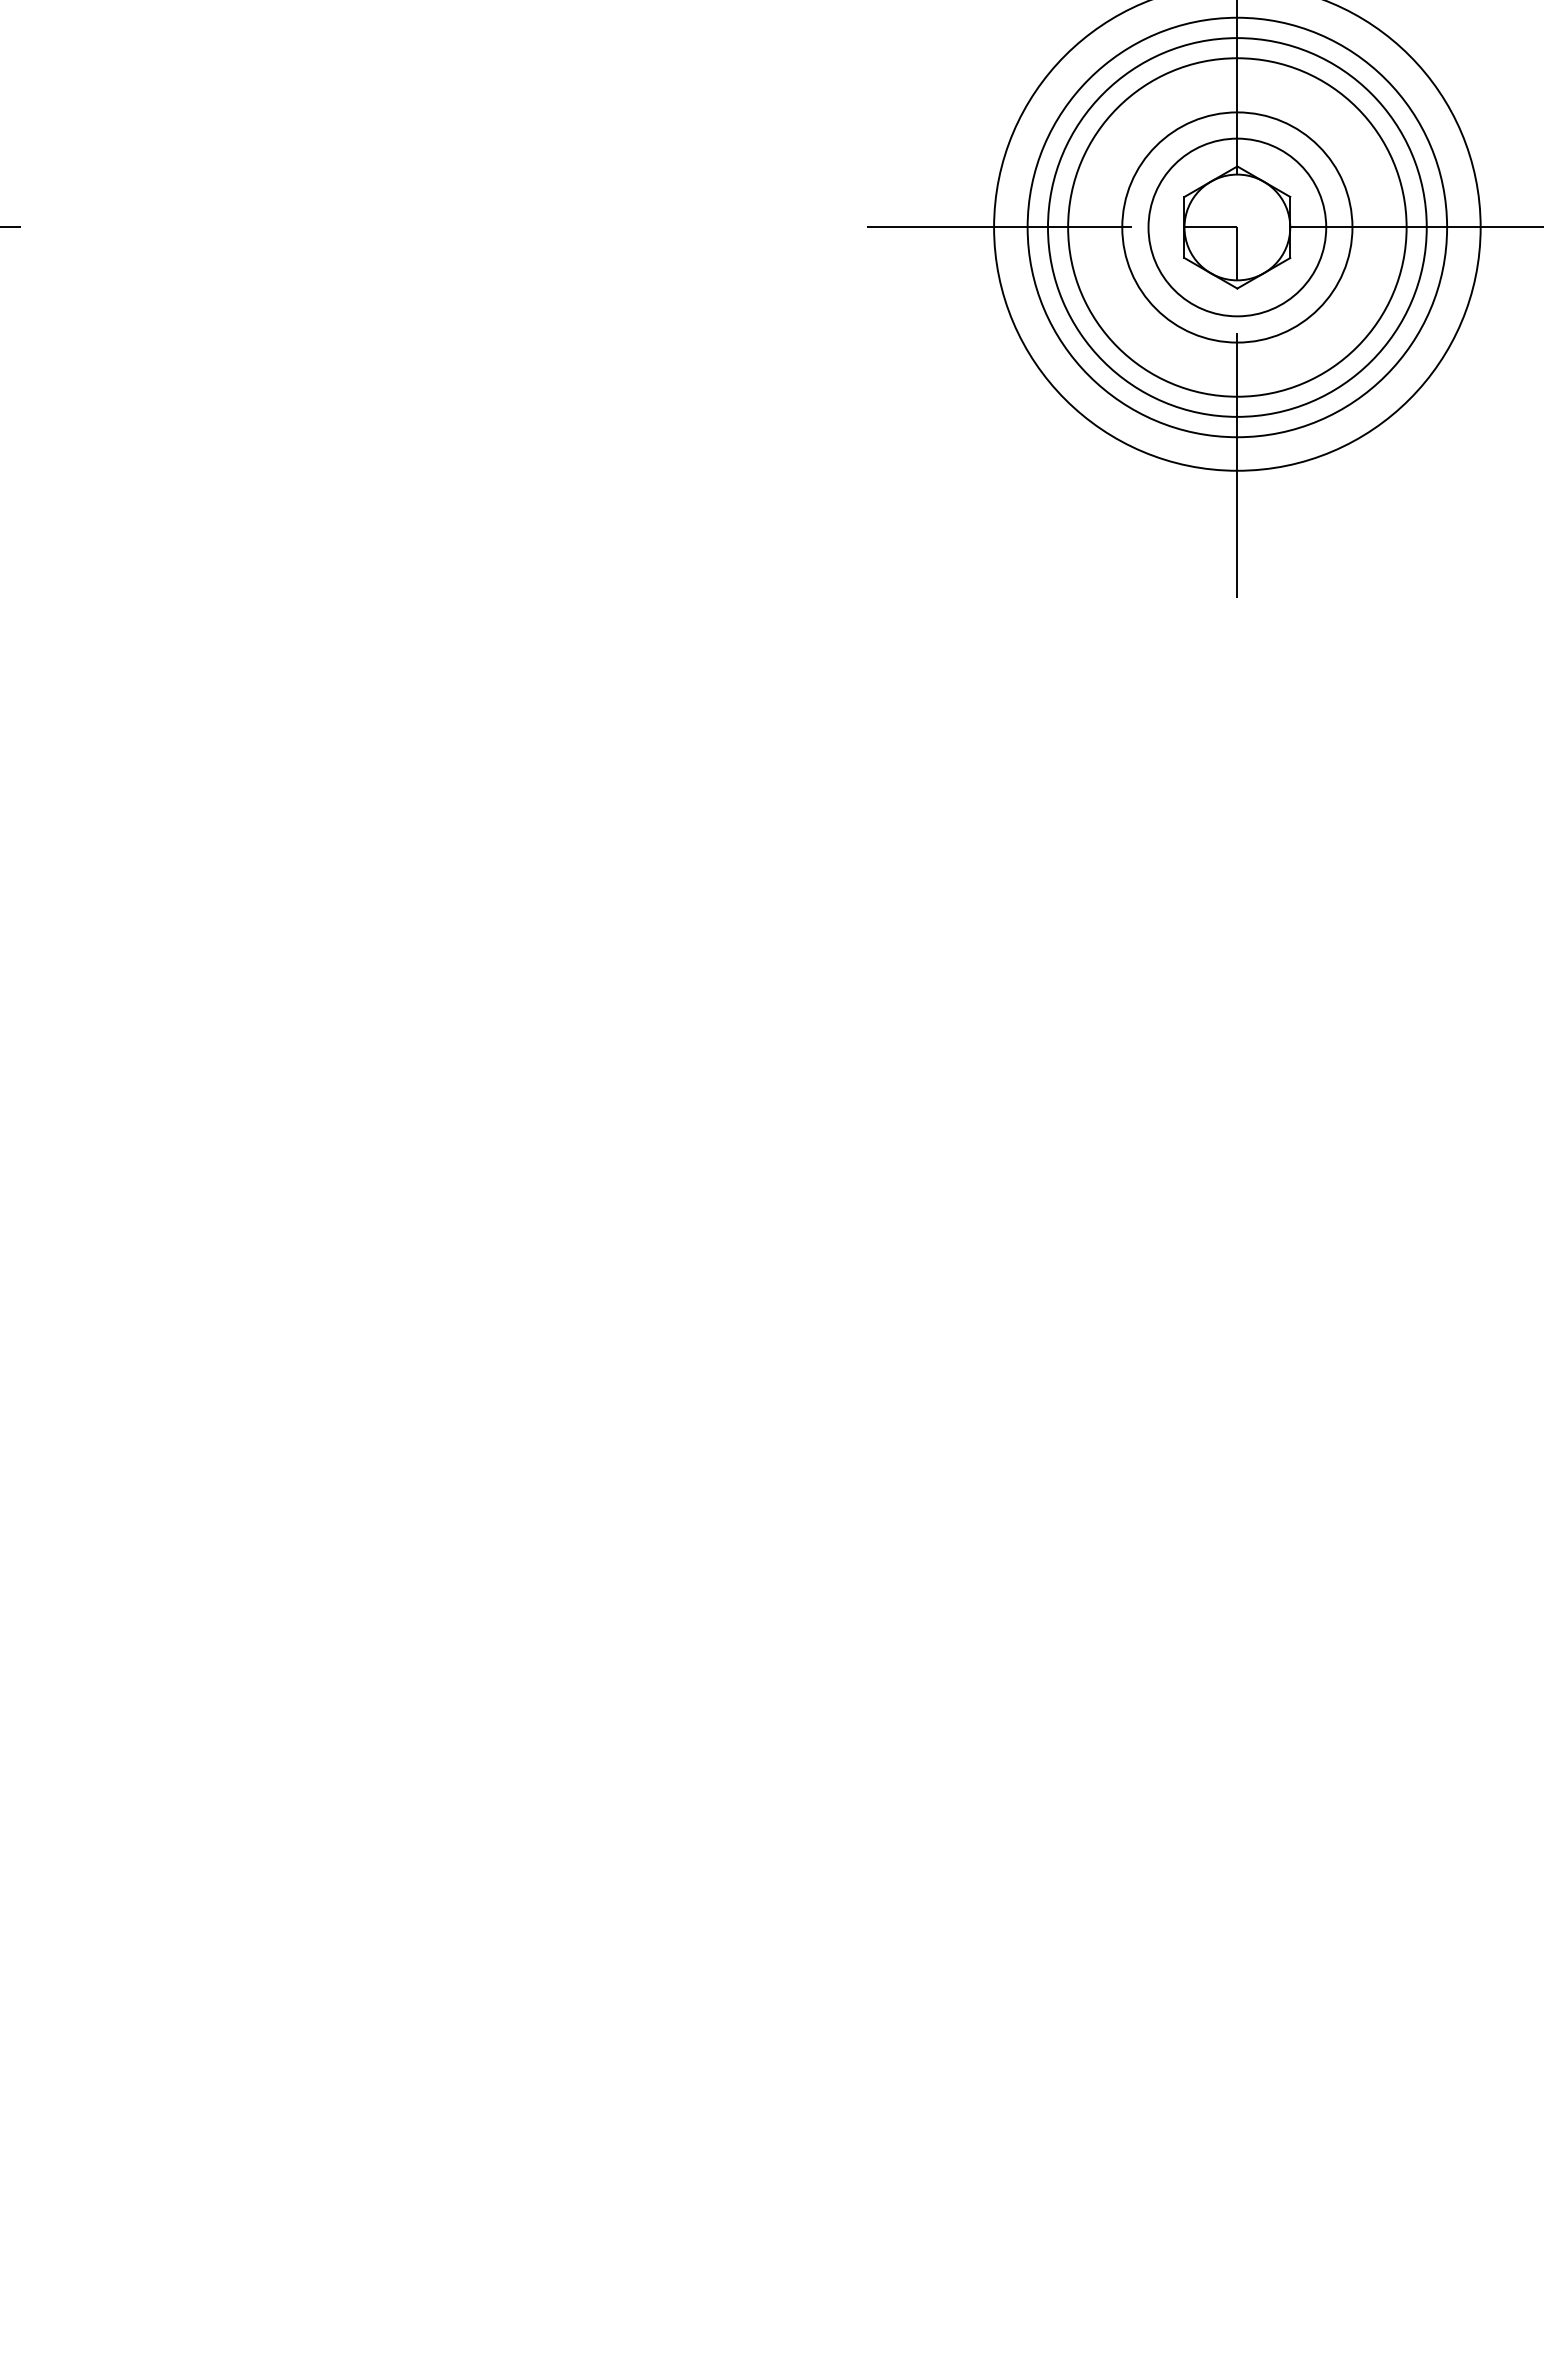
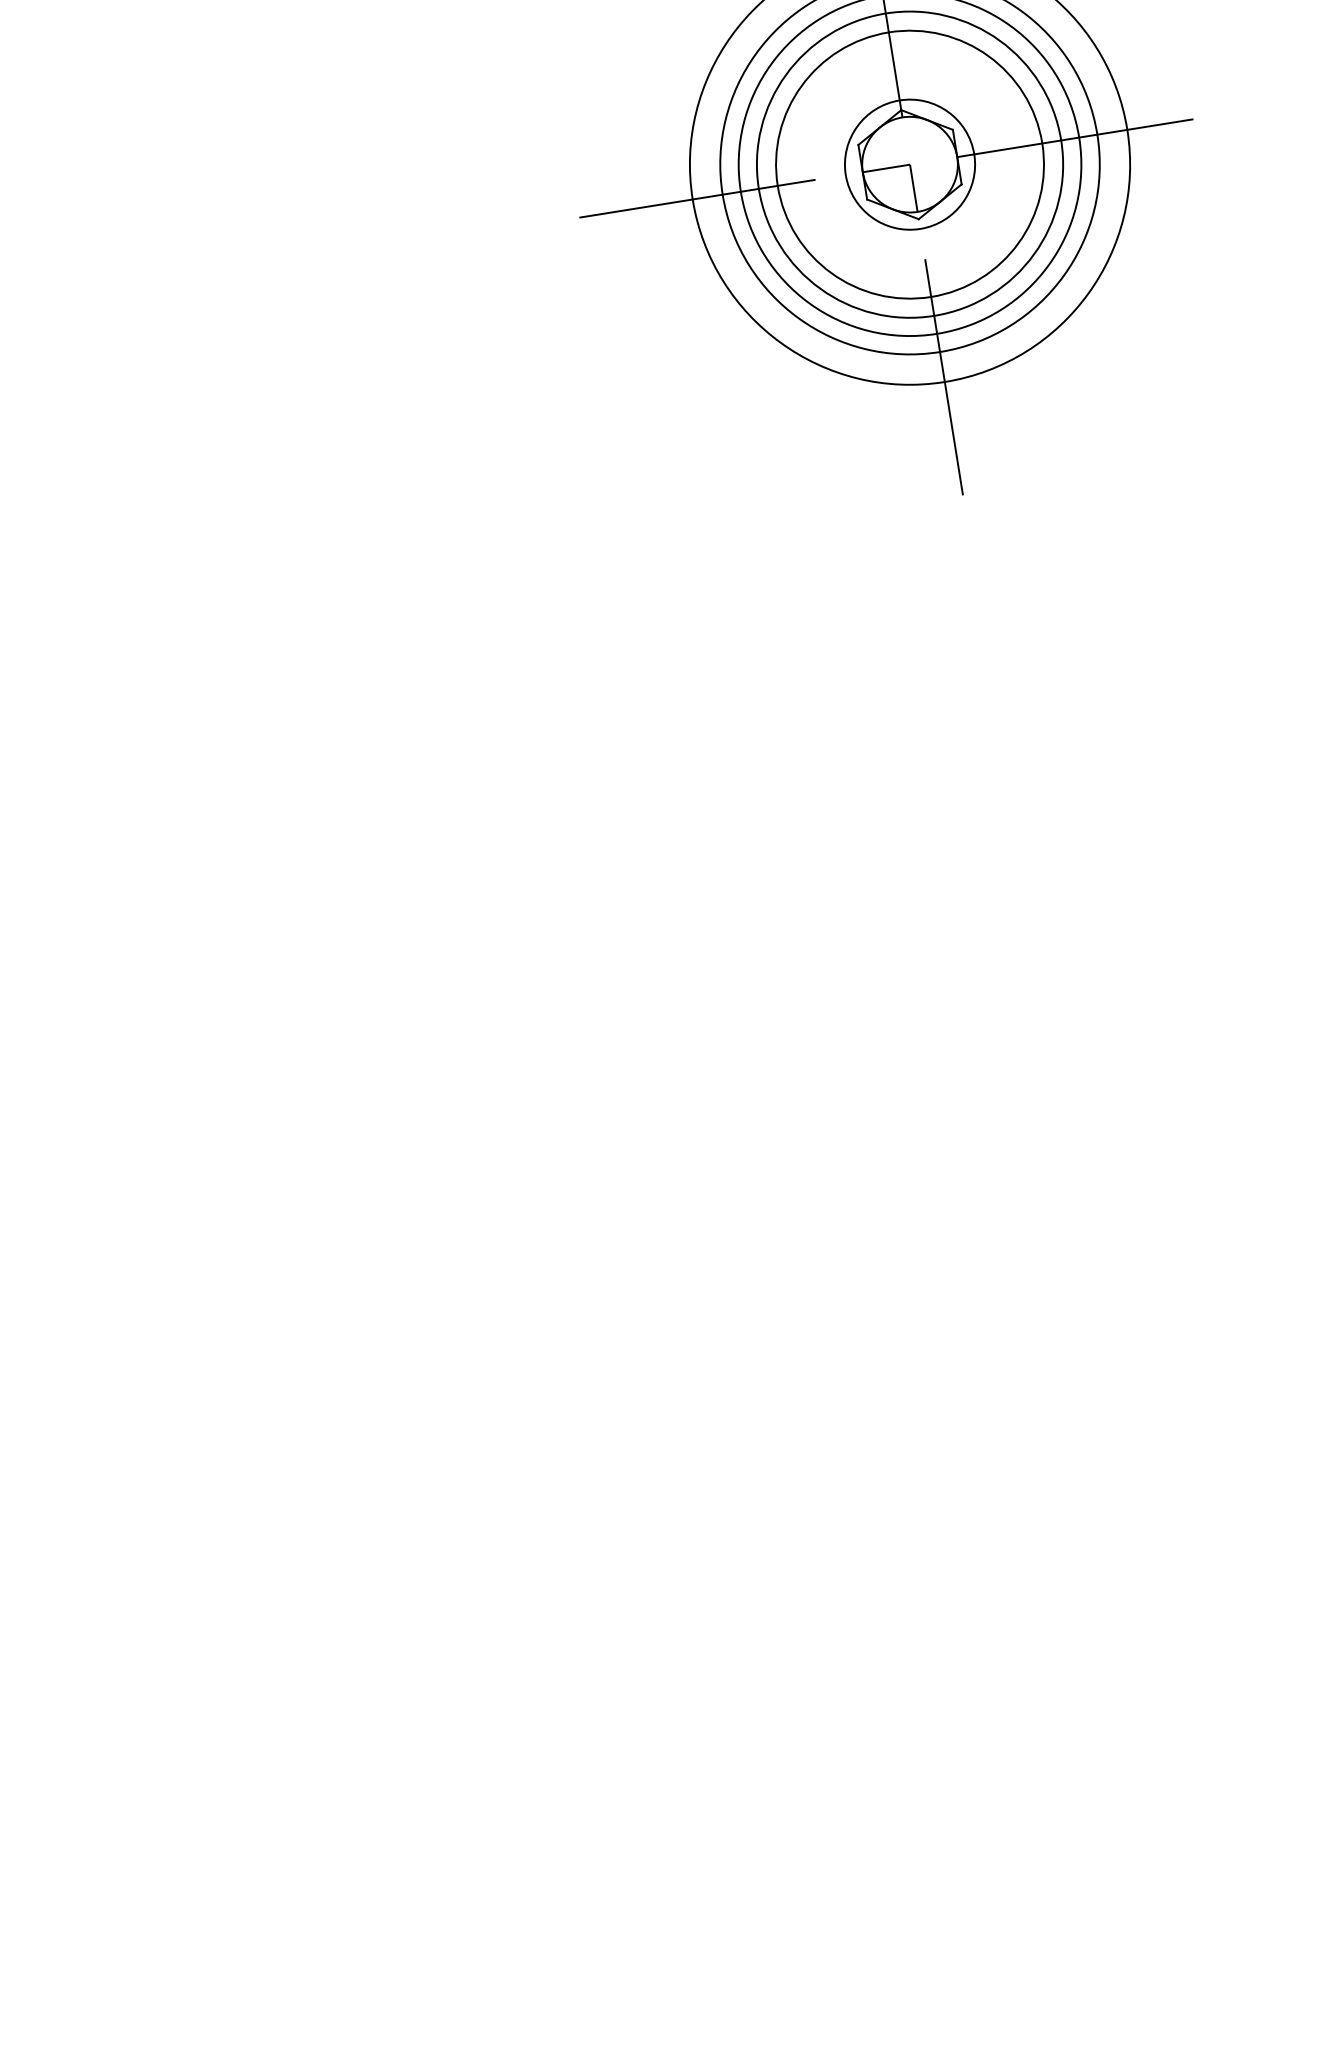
circle: (1237, 227) -> (910, 164), size x0.62
circle: (1237, 227) -> (910, 164), size x1.67

